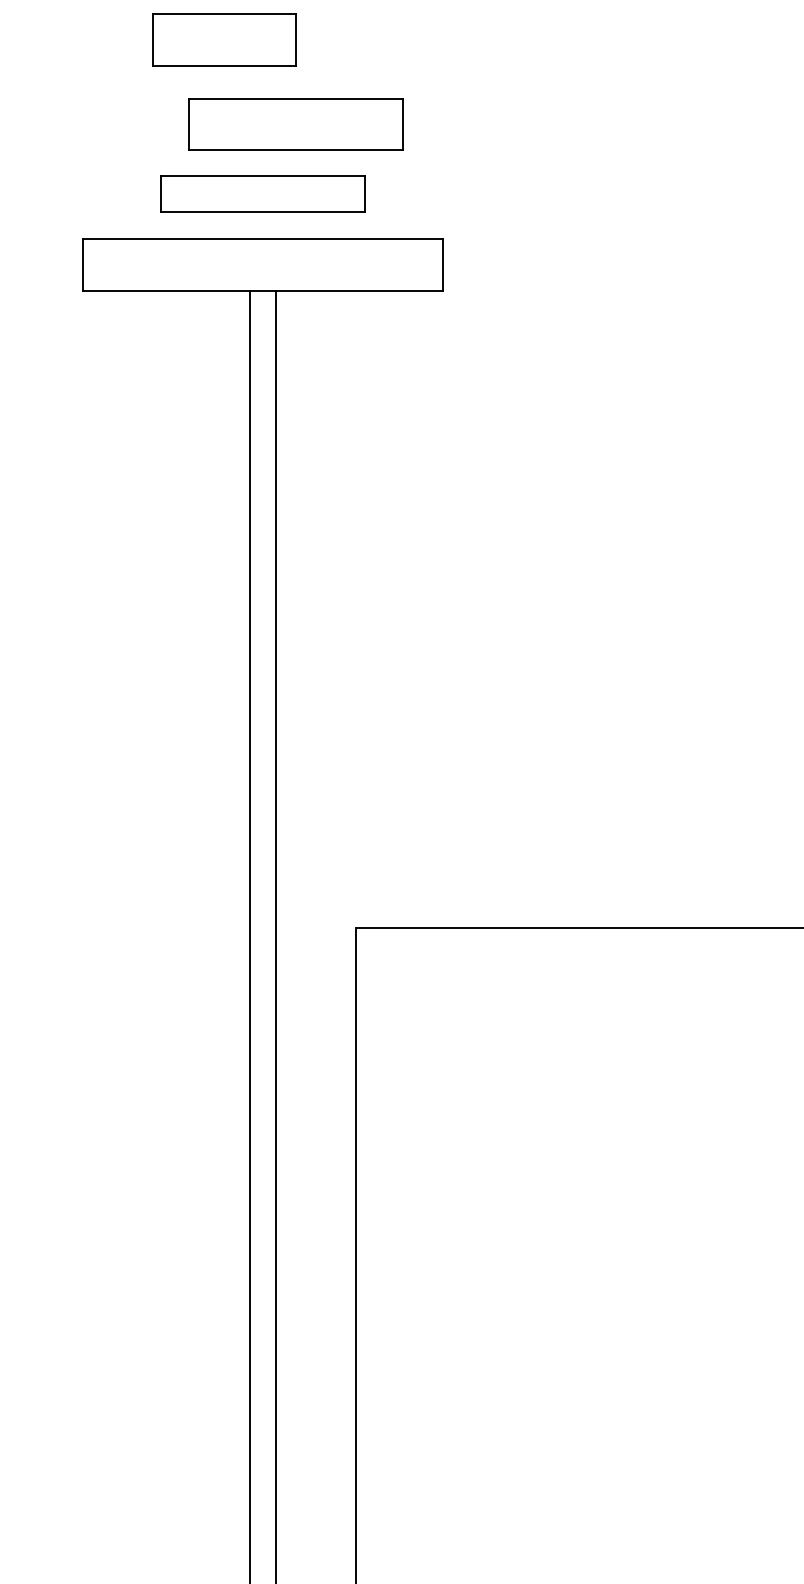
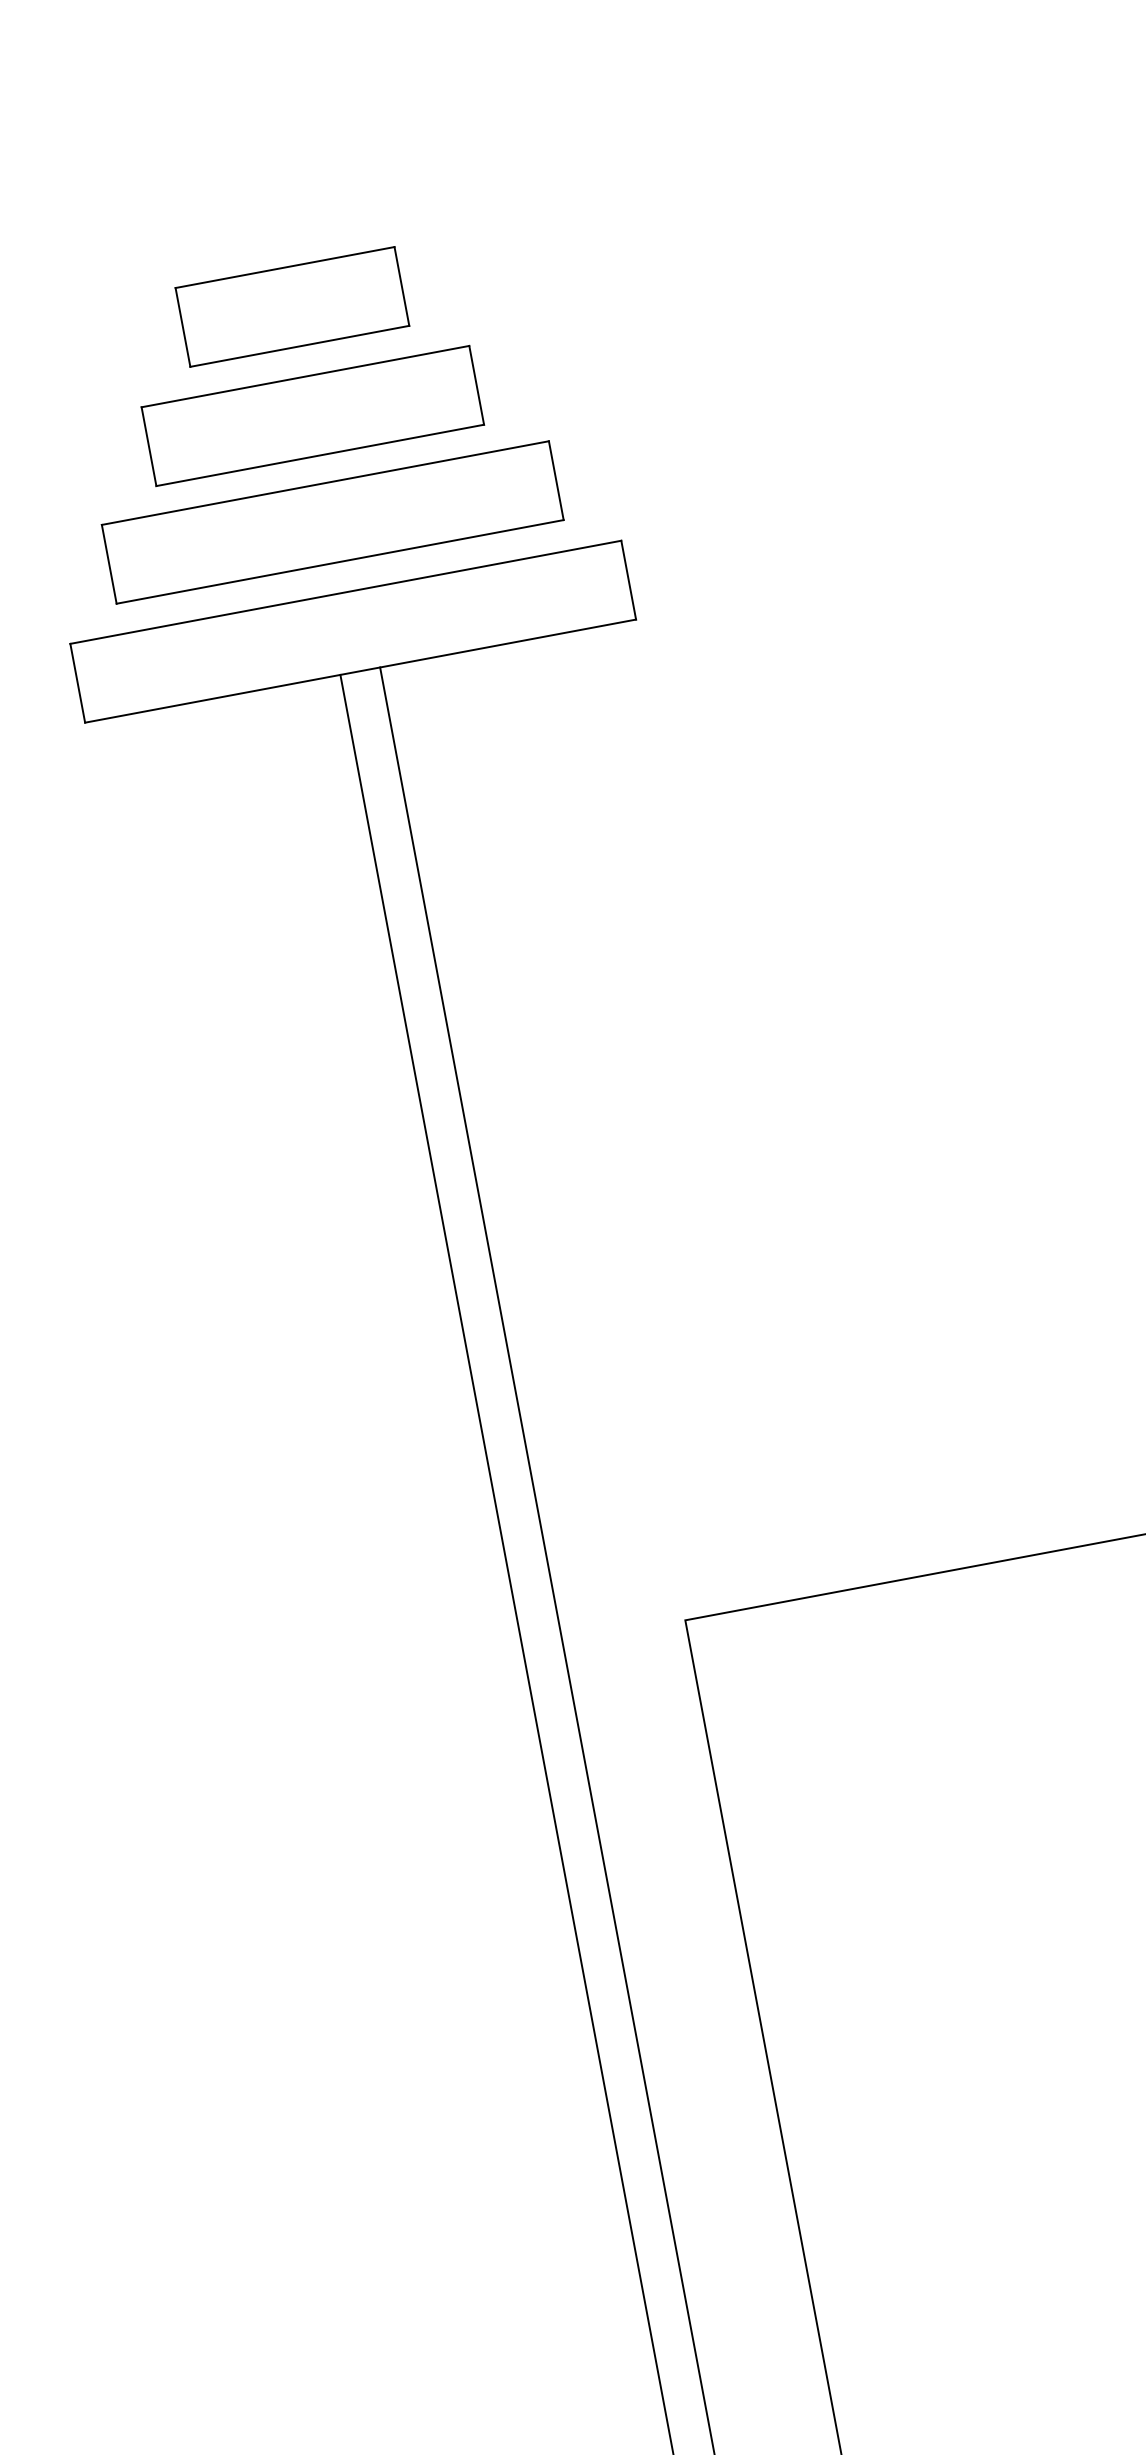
part: (224, 39) -> (291, 306), moved
part: (295, 124) -> (312, 416), moved
part: (262, 193) -> (332, 522), size x1.43

